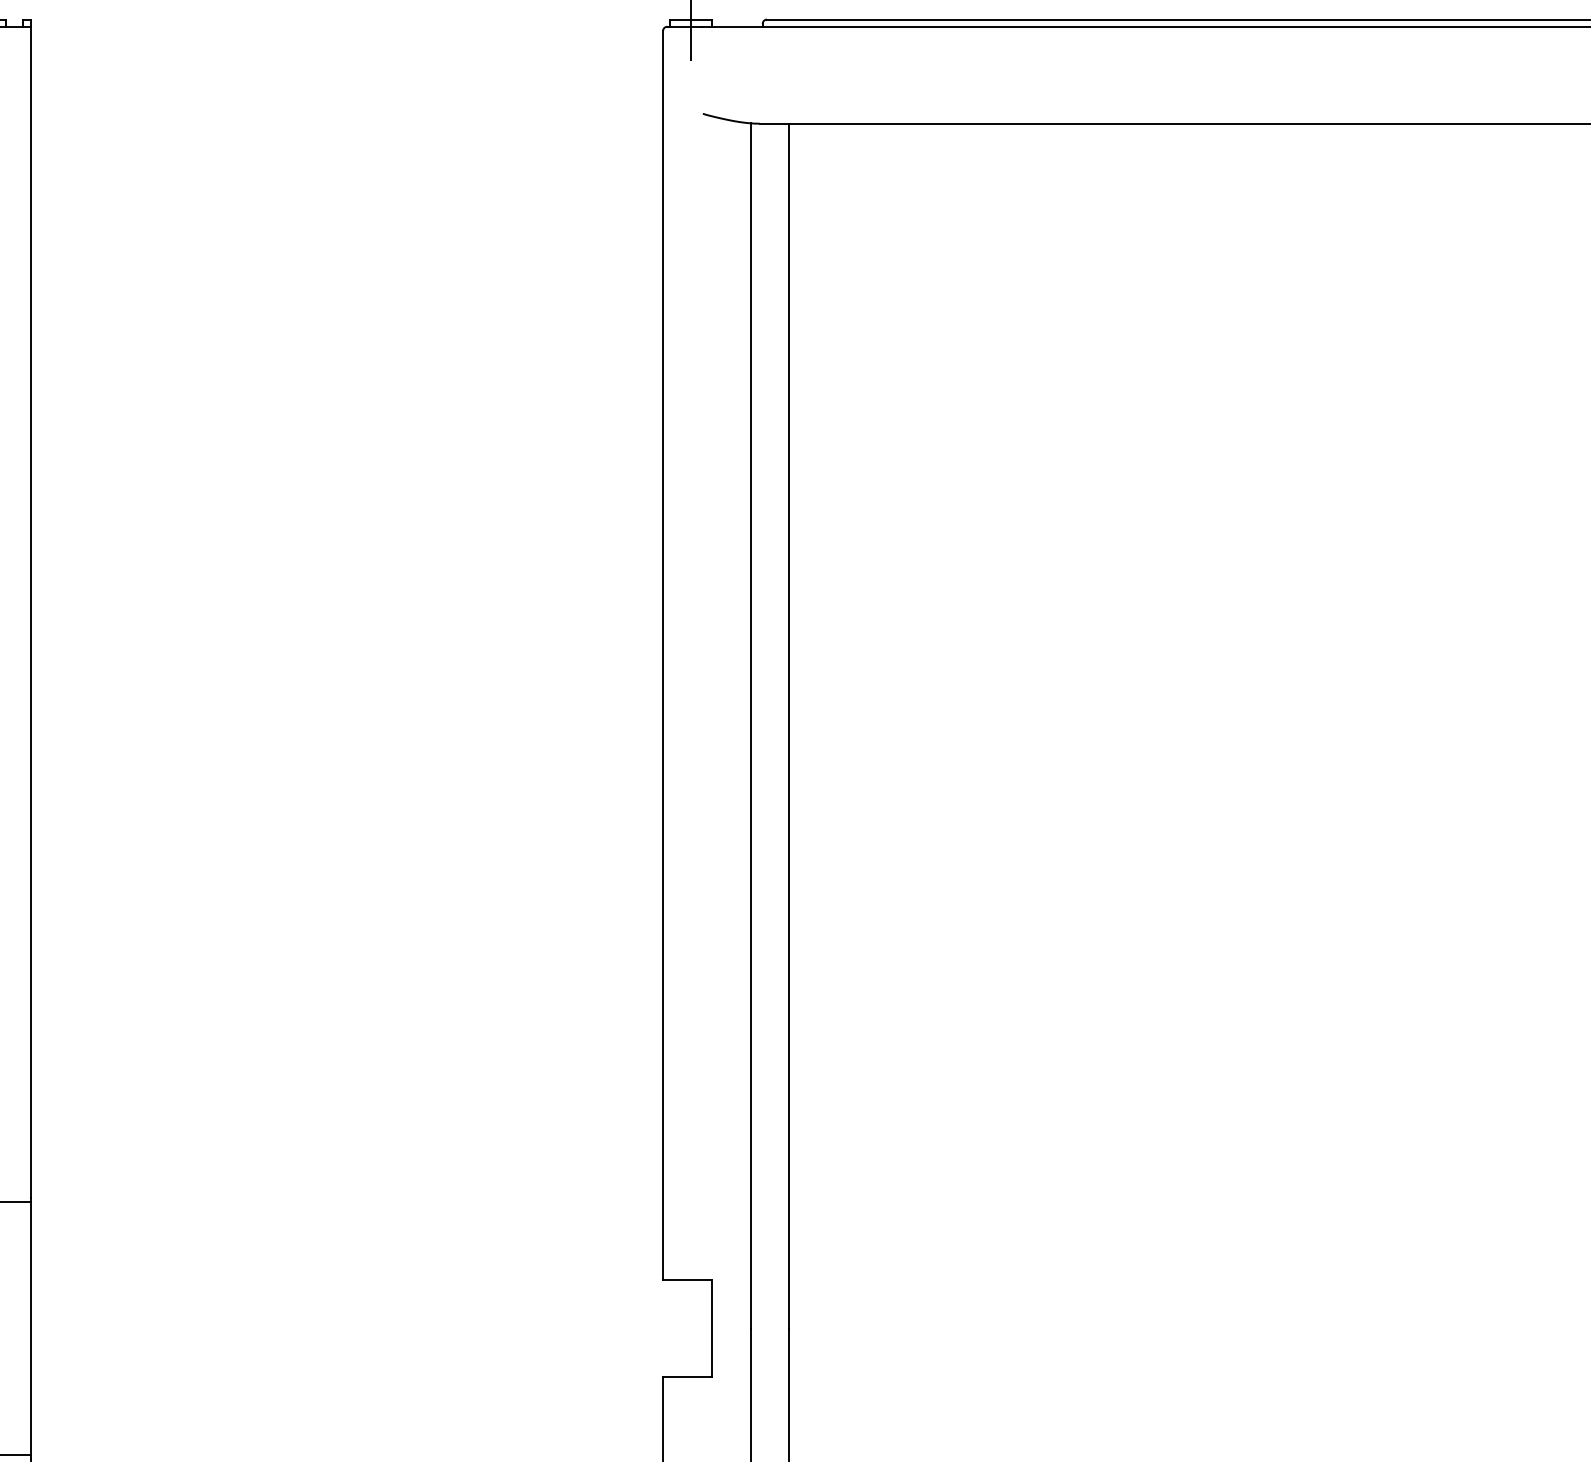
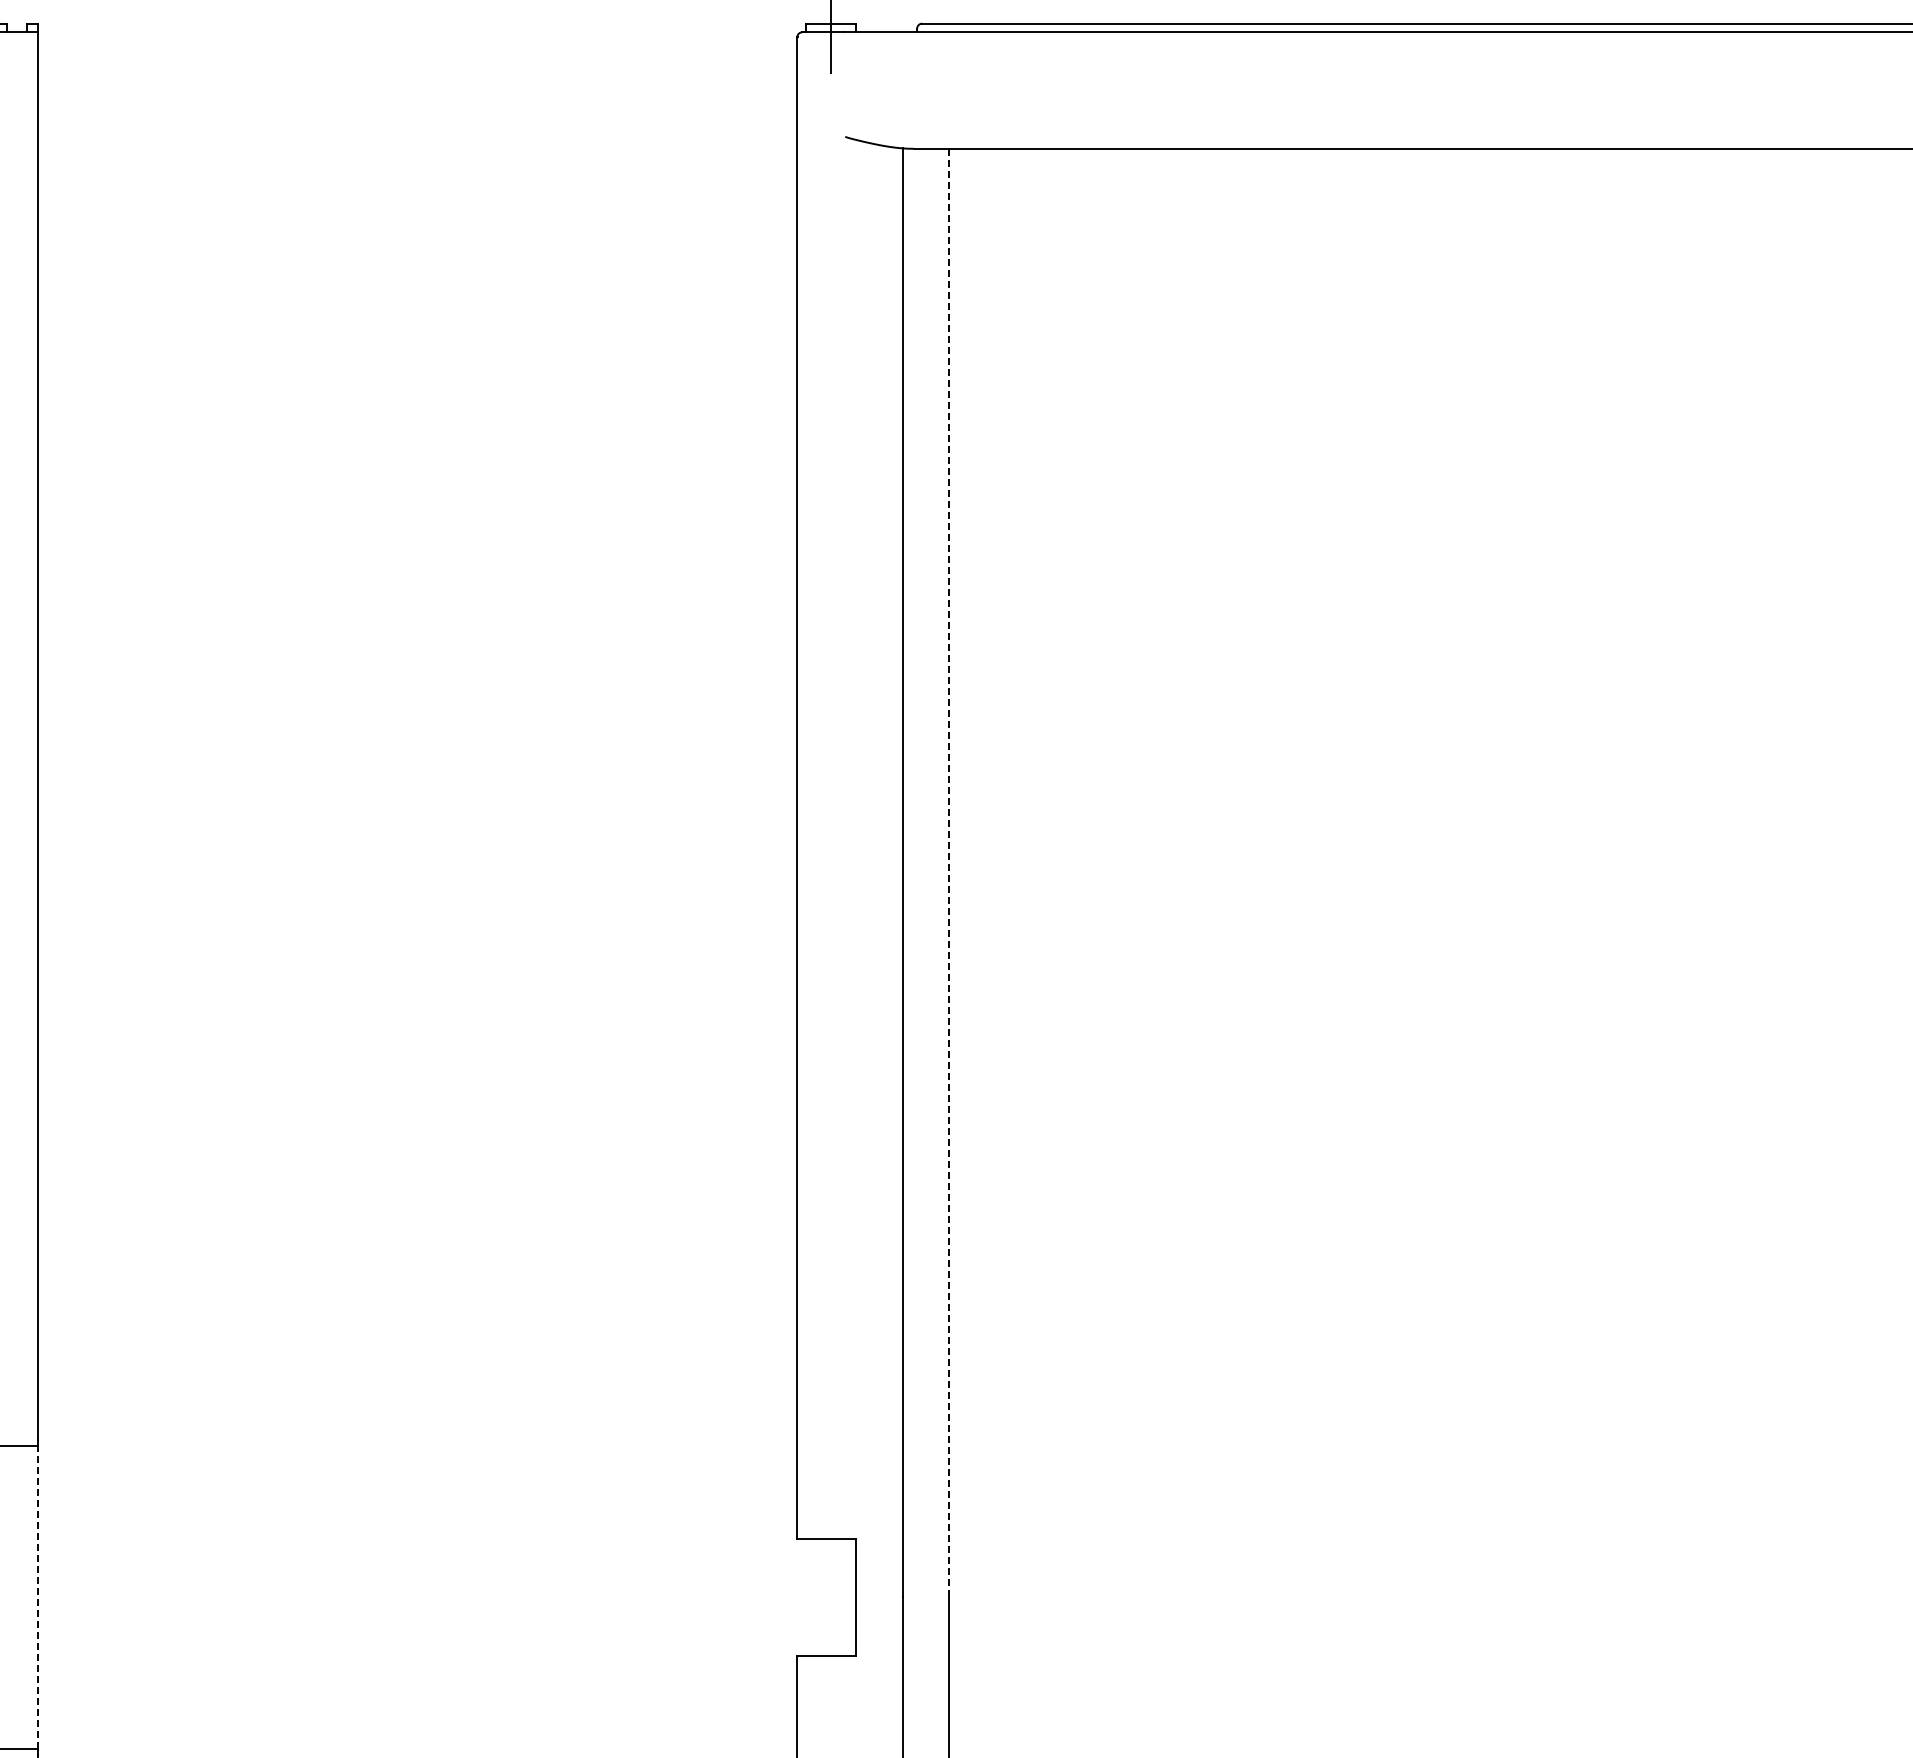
line: (788, 725) -> (948, 872), solid -> dashed
line: (31, 1328) -> (37, 1597), solid -> dashed

